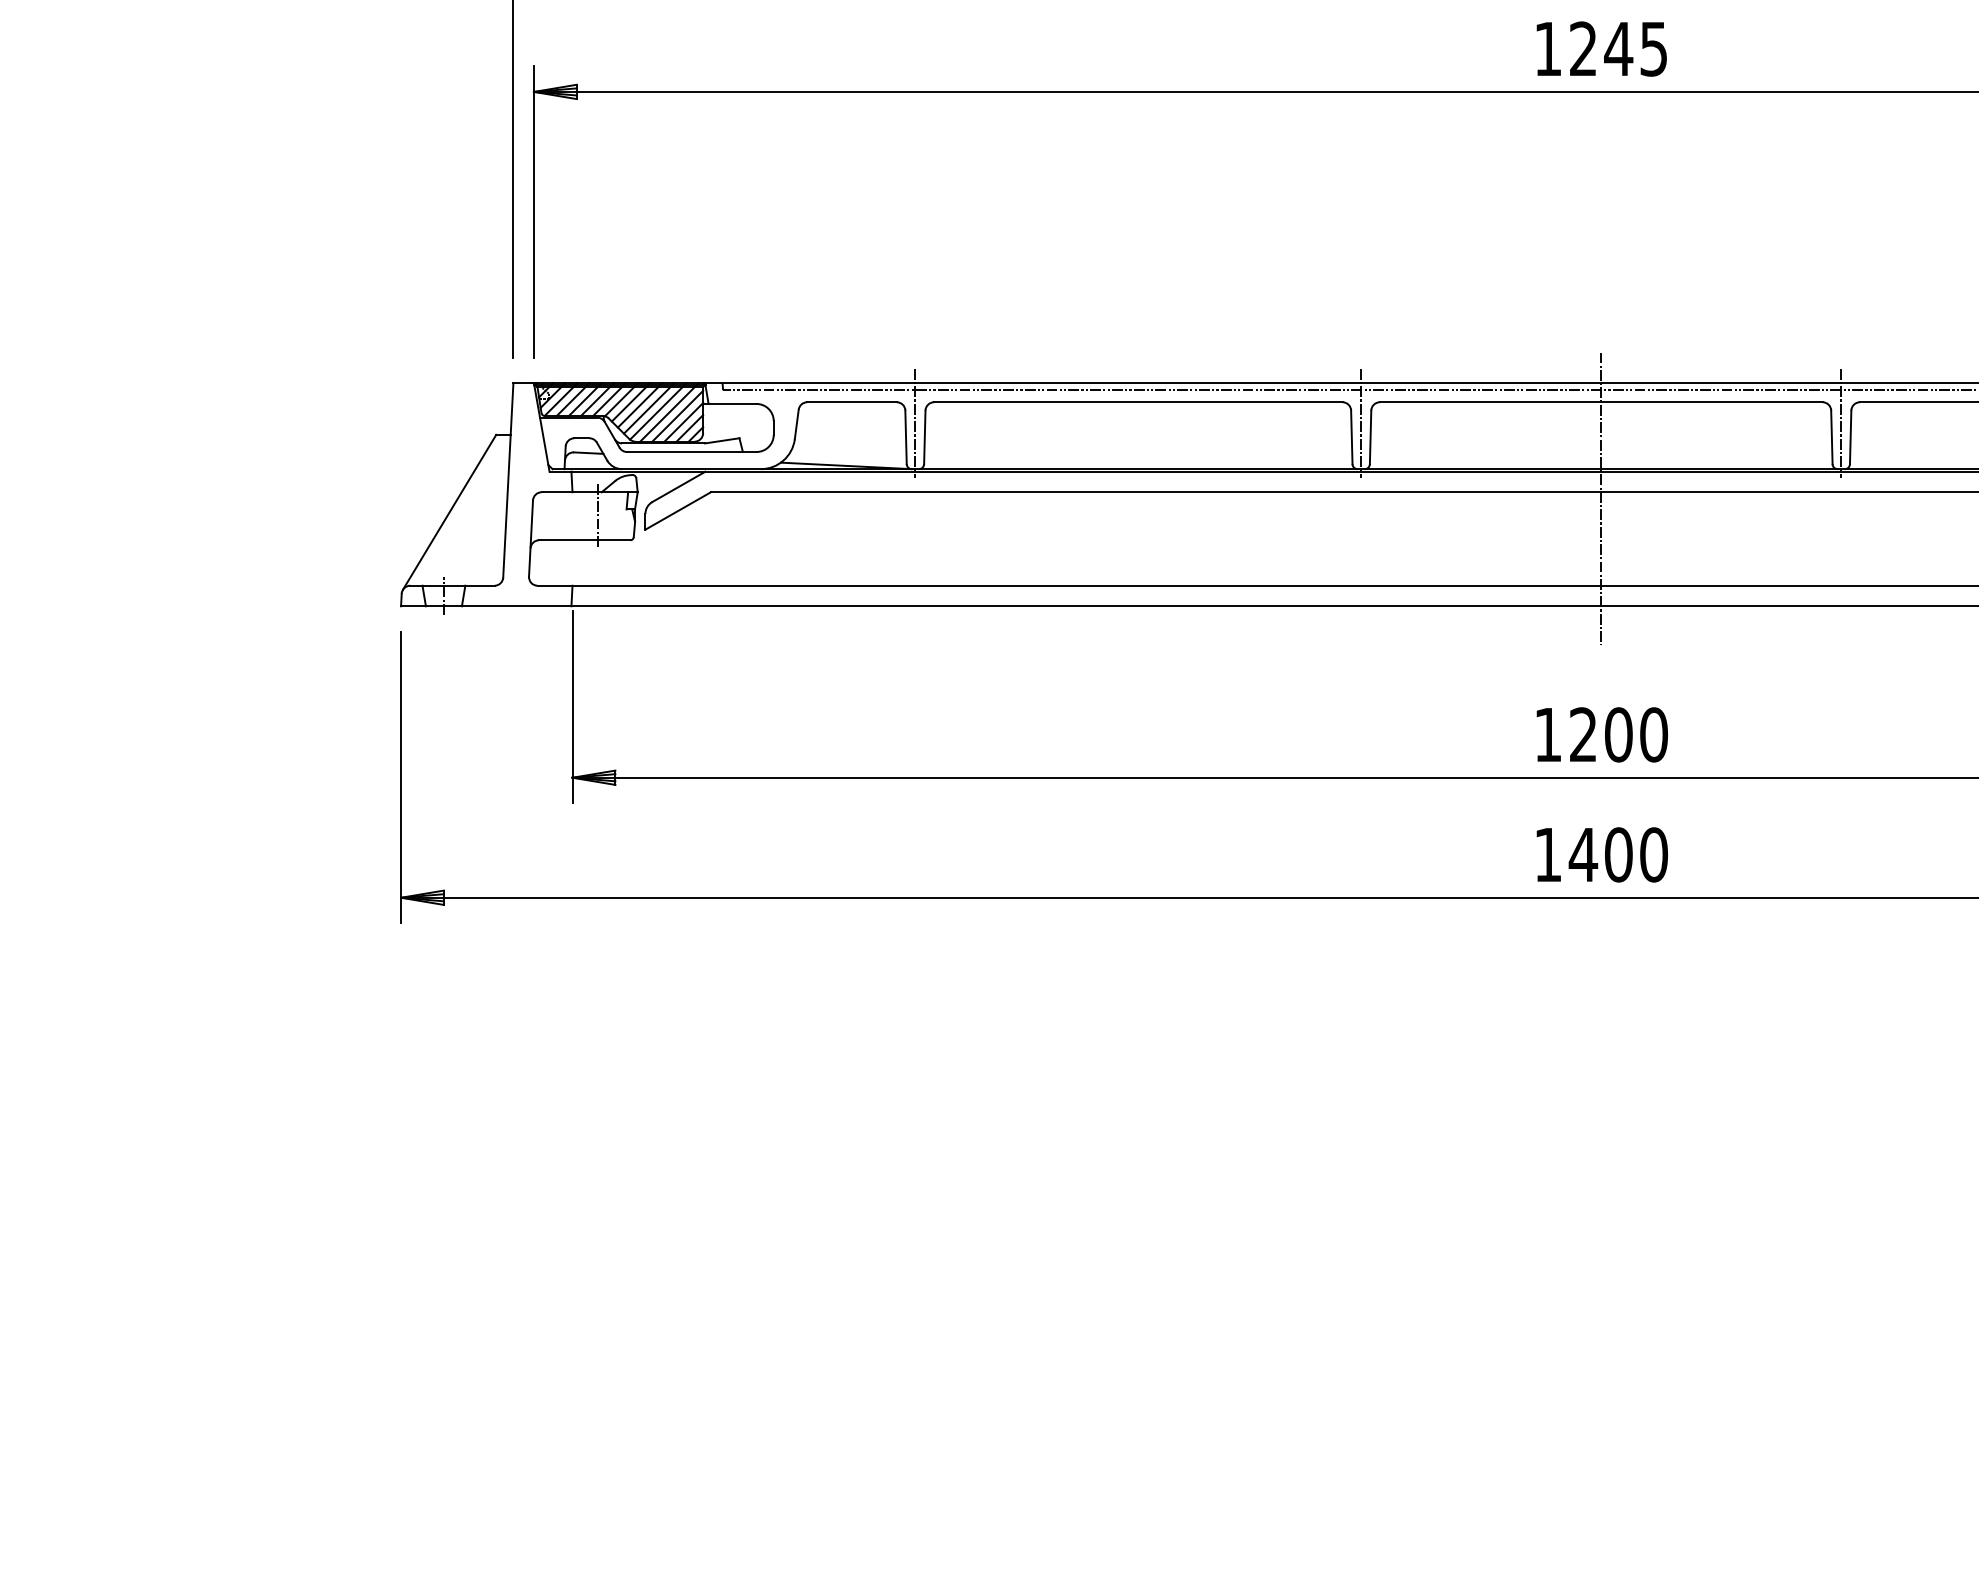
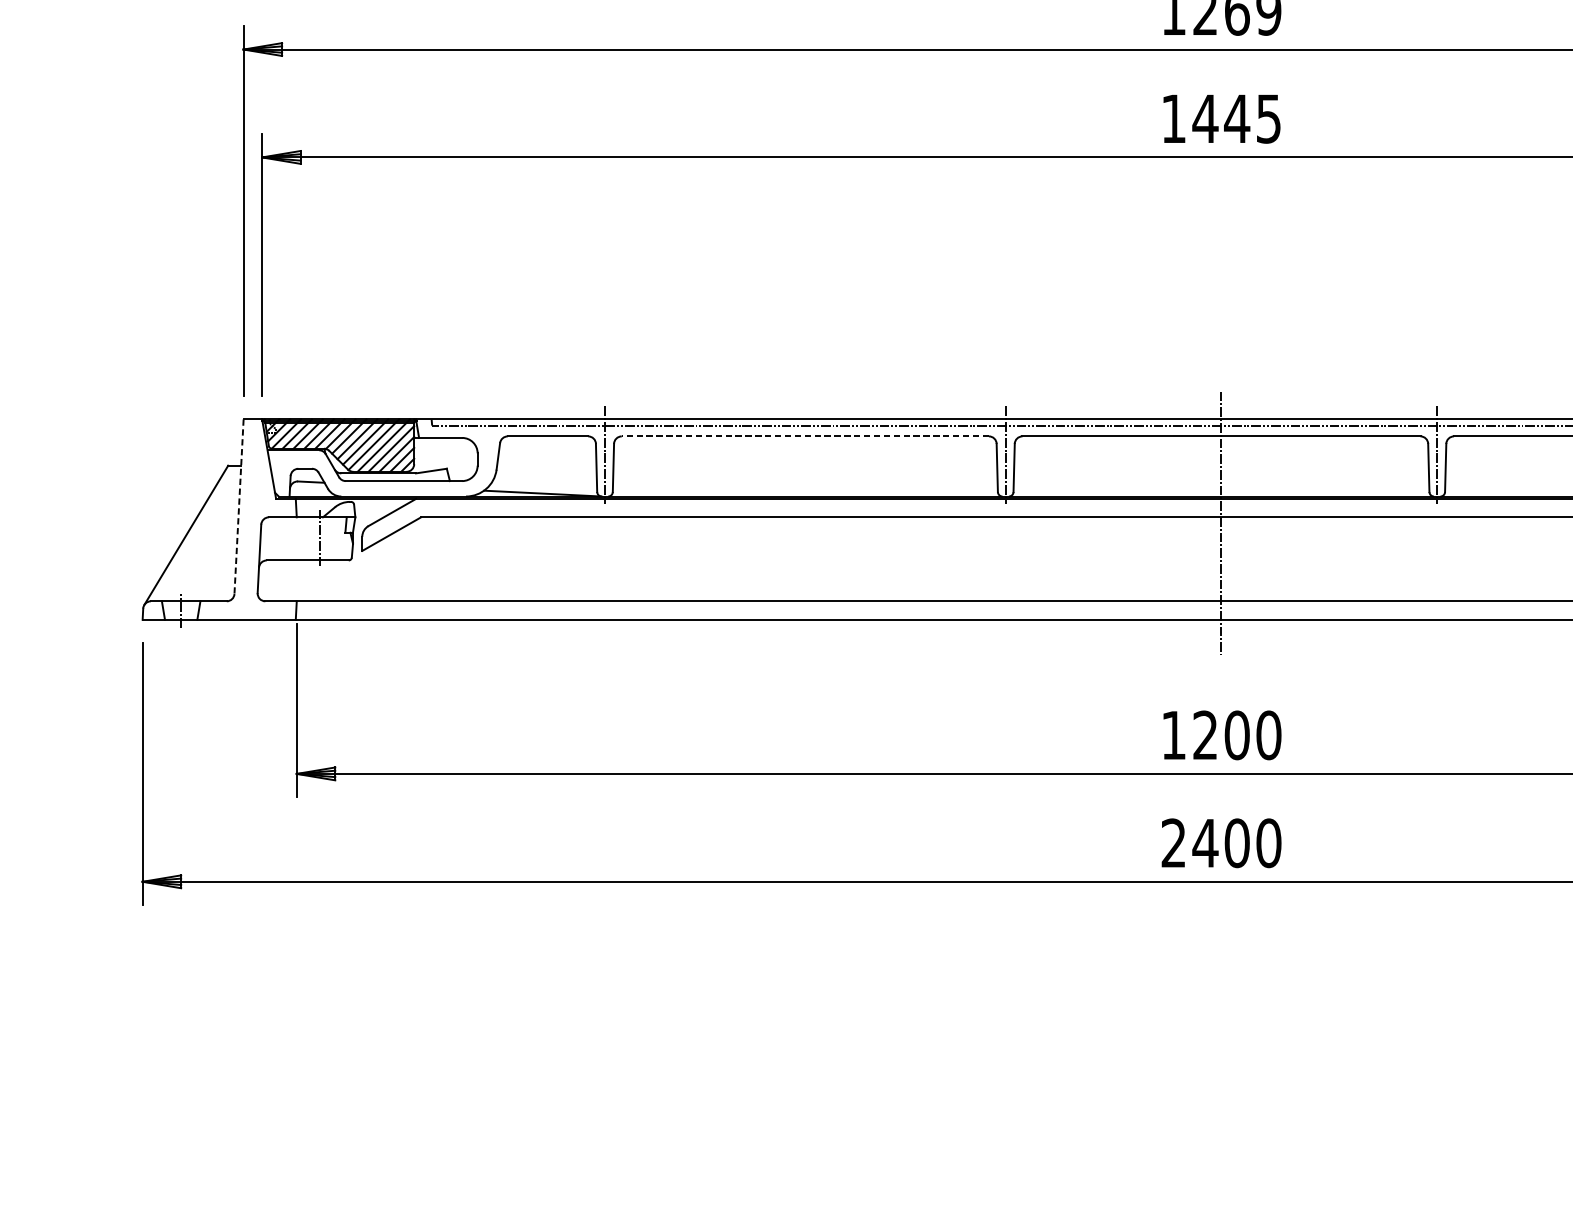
text: (1583, 48) -> (1205, 118), 1245 -> 1445
line: (1137, 402) -> (804, 436), solid -> dashed
line: (508, 481) -> (239, 507), solid -> dashed
text: (1547, 854) -> (1173, 842), 1400 -> 2400

